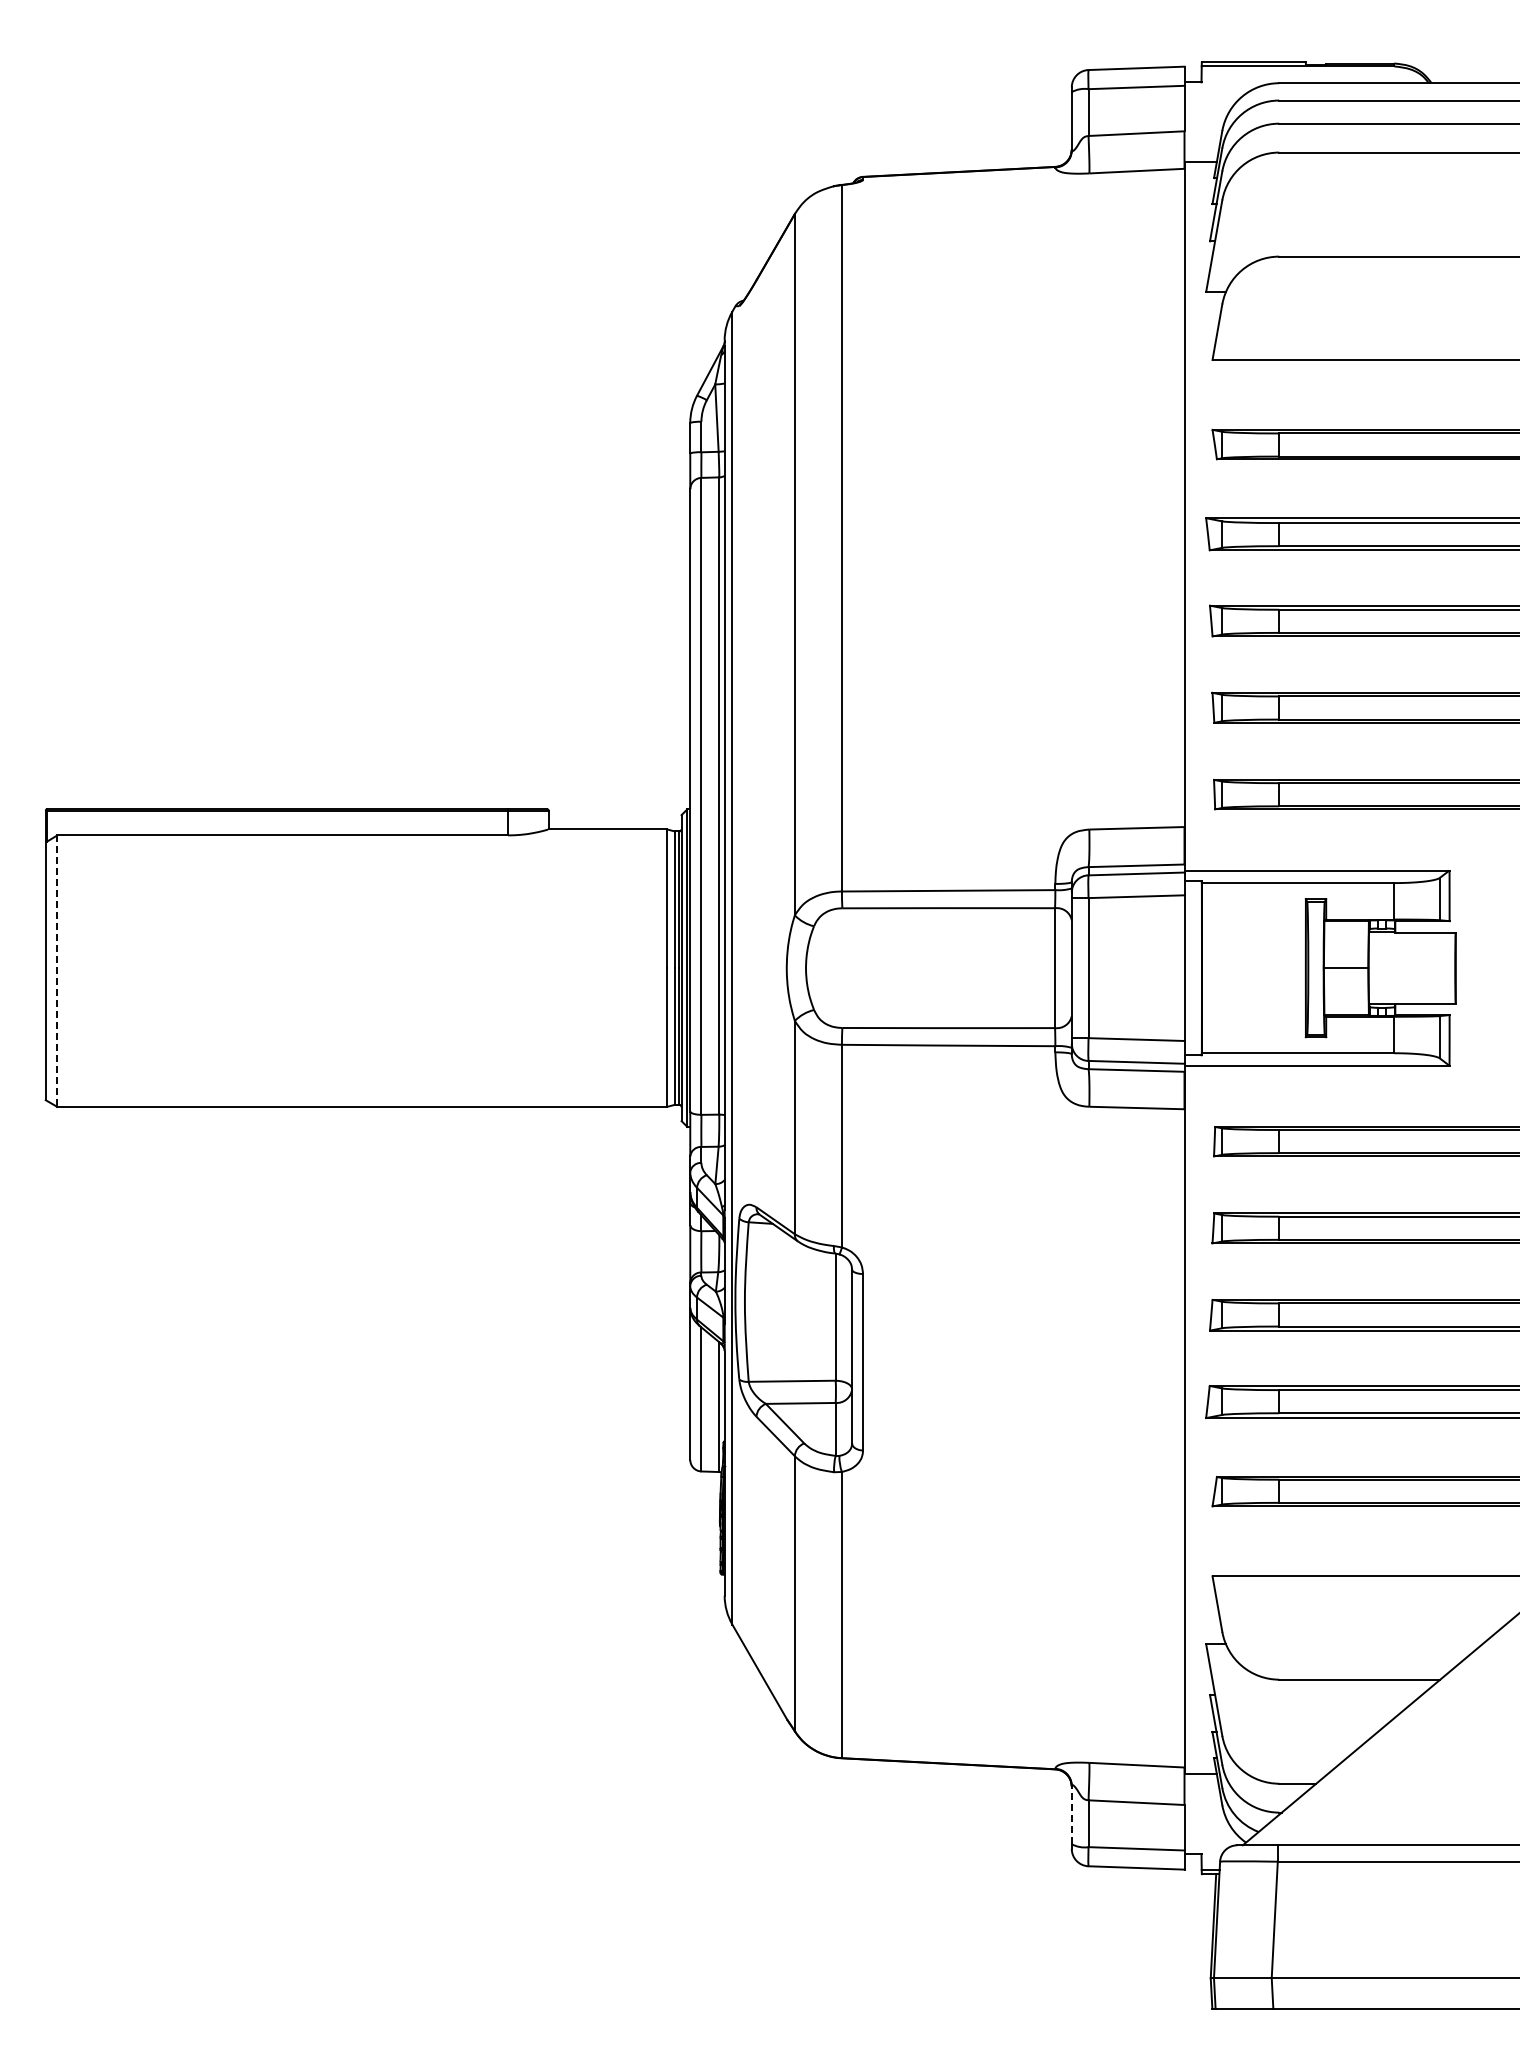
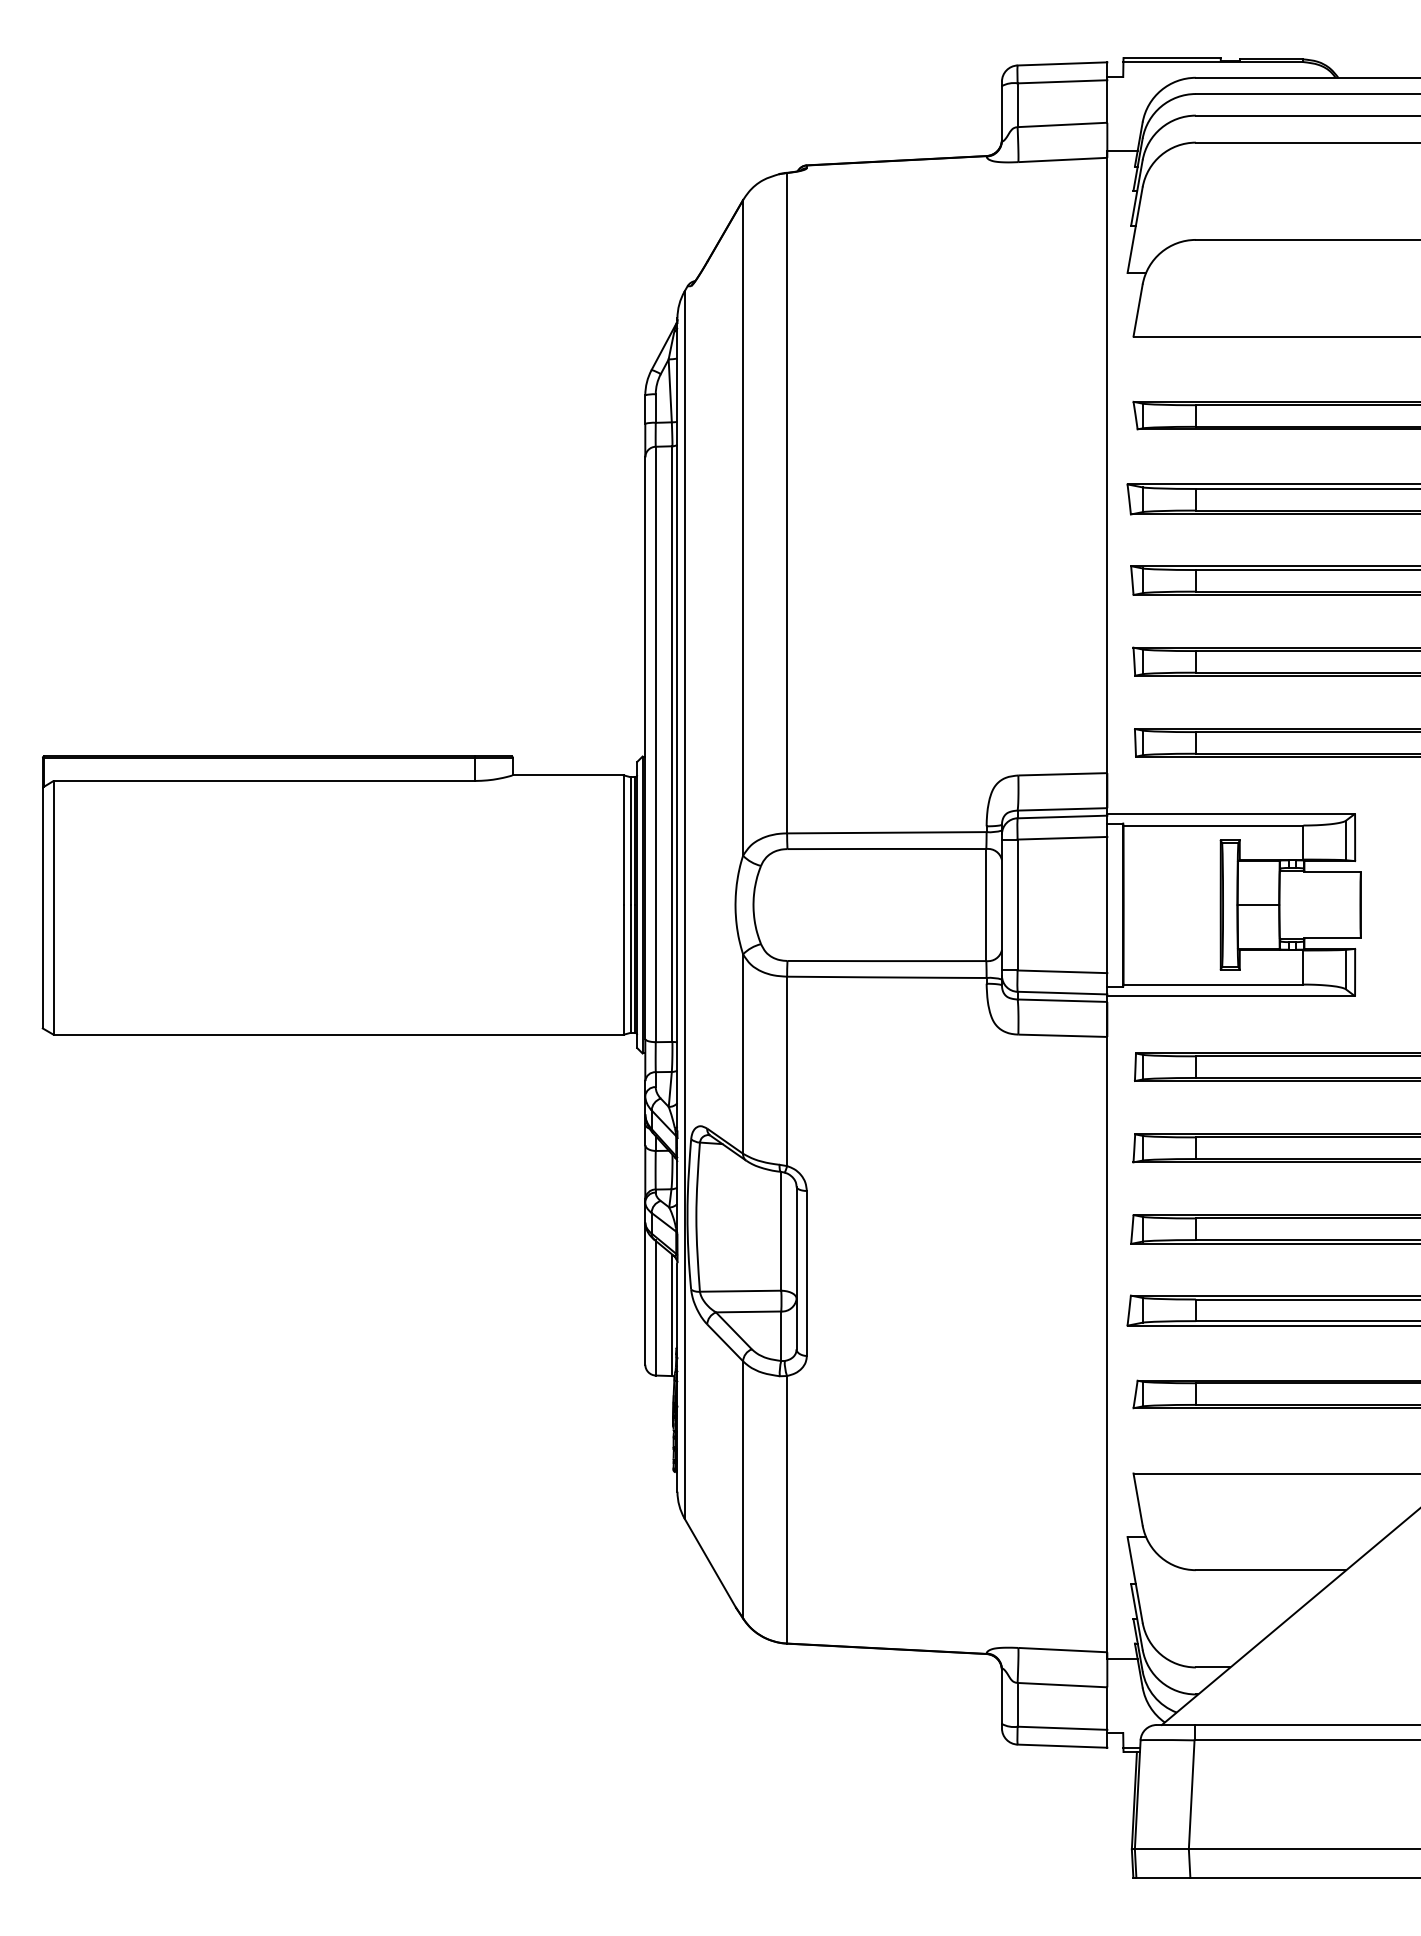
line: (57, 971) -> (53, 908), dashed -> solid
line: (1071, 1814) -> (1001, 1696), dashed -> solid

